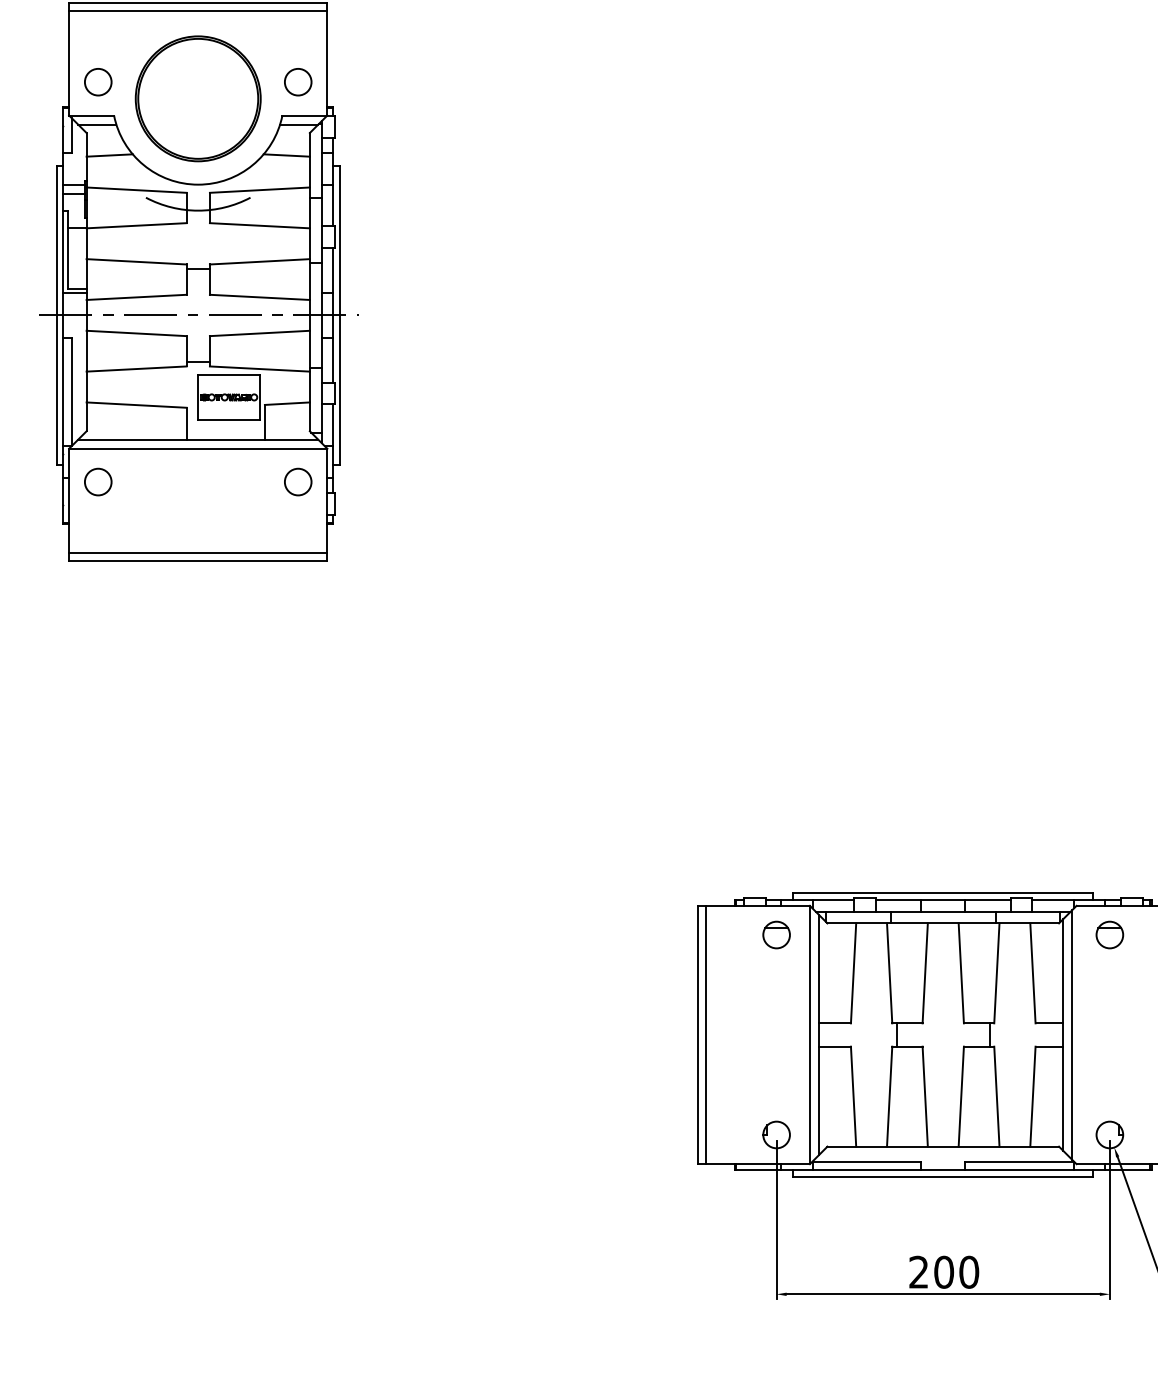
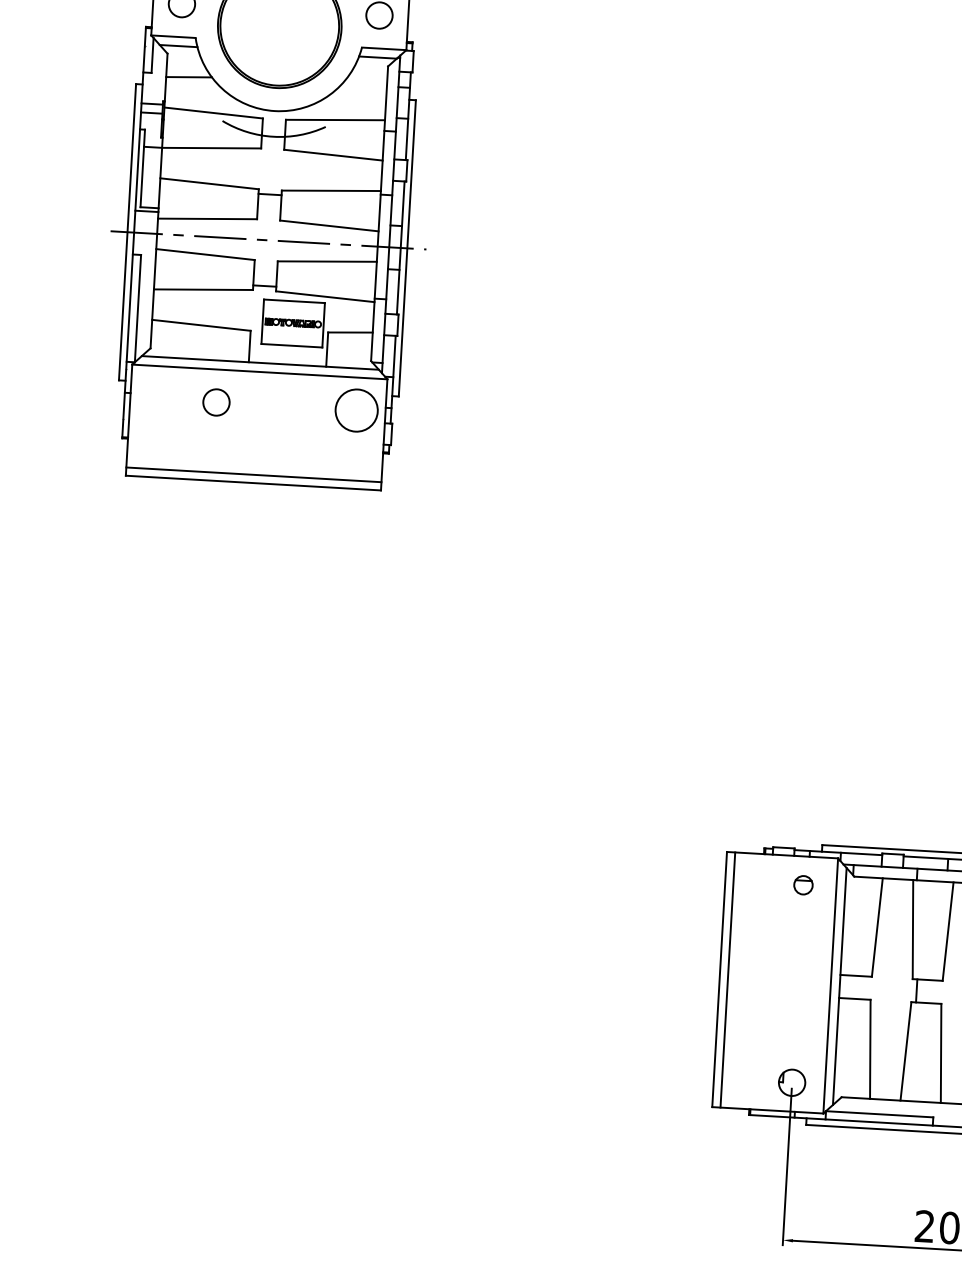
line: (286, 155) -> (363, 87), removed
circle: (98, 481) -> (216, 401), moved
circle: (297, 481) -> (356, 409), size x1.6
part: (776, 934) -> (803, 884), size x0.7

